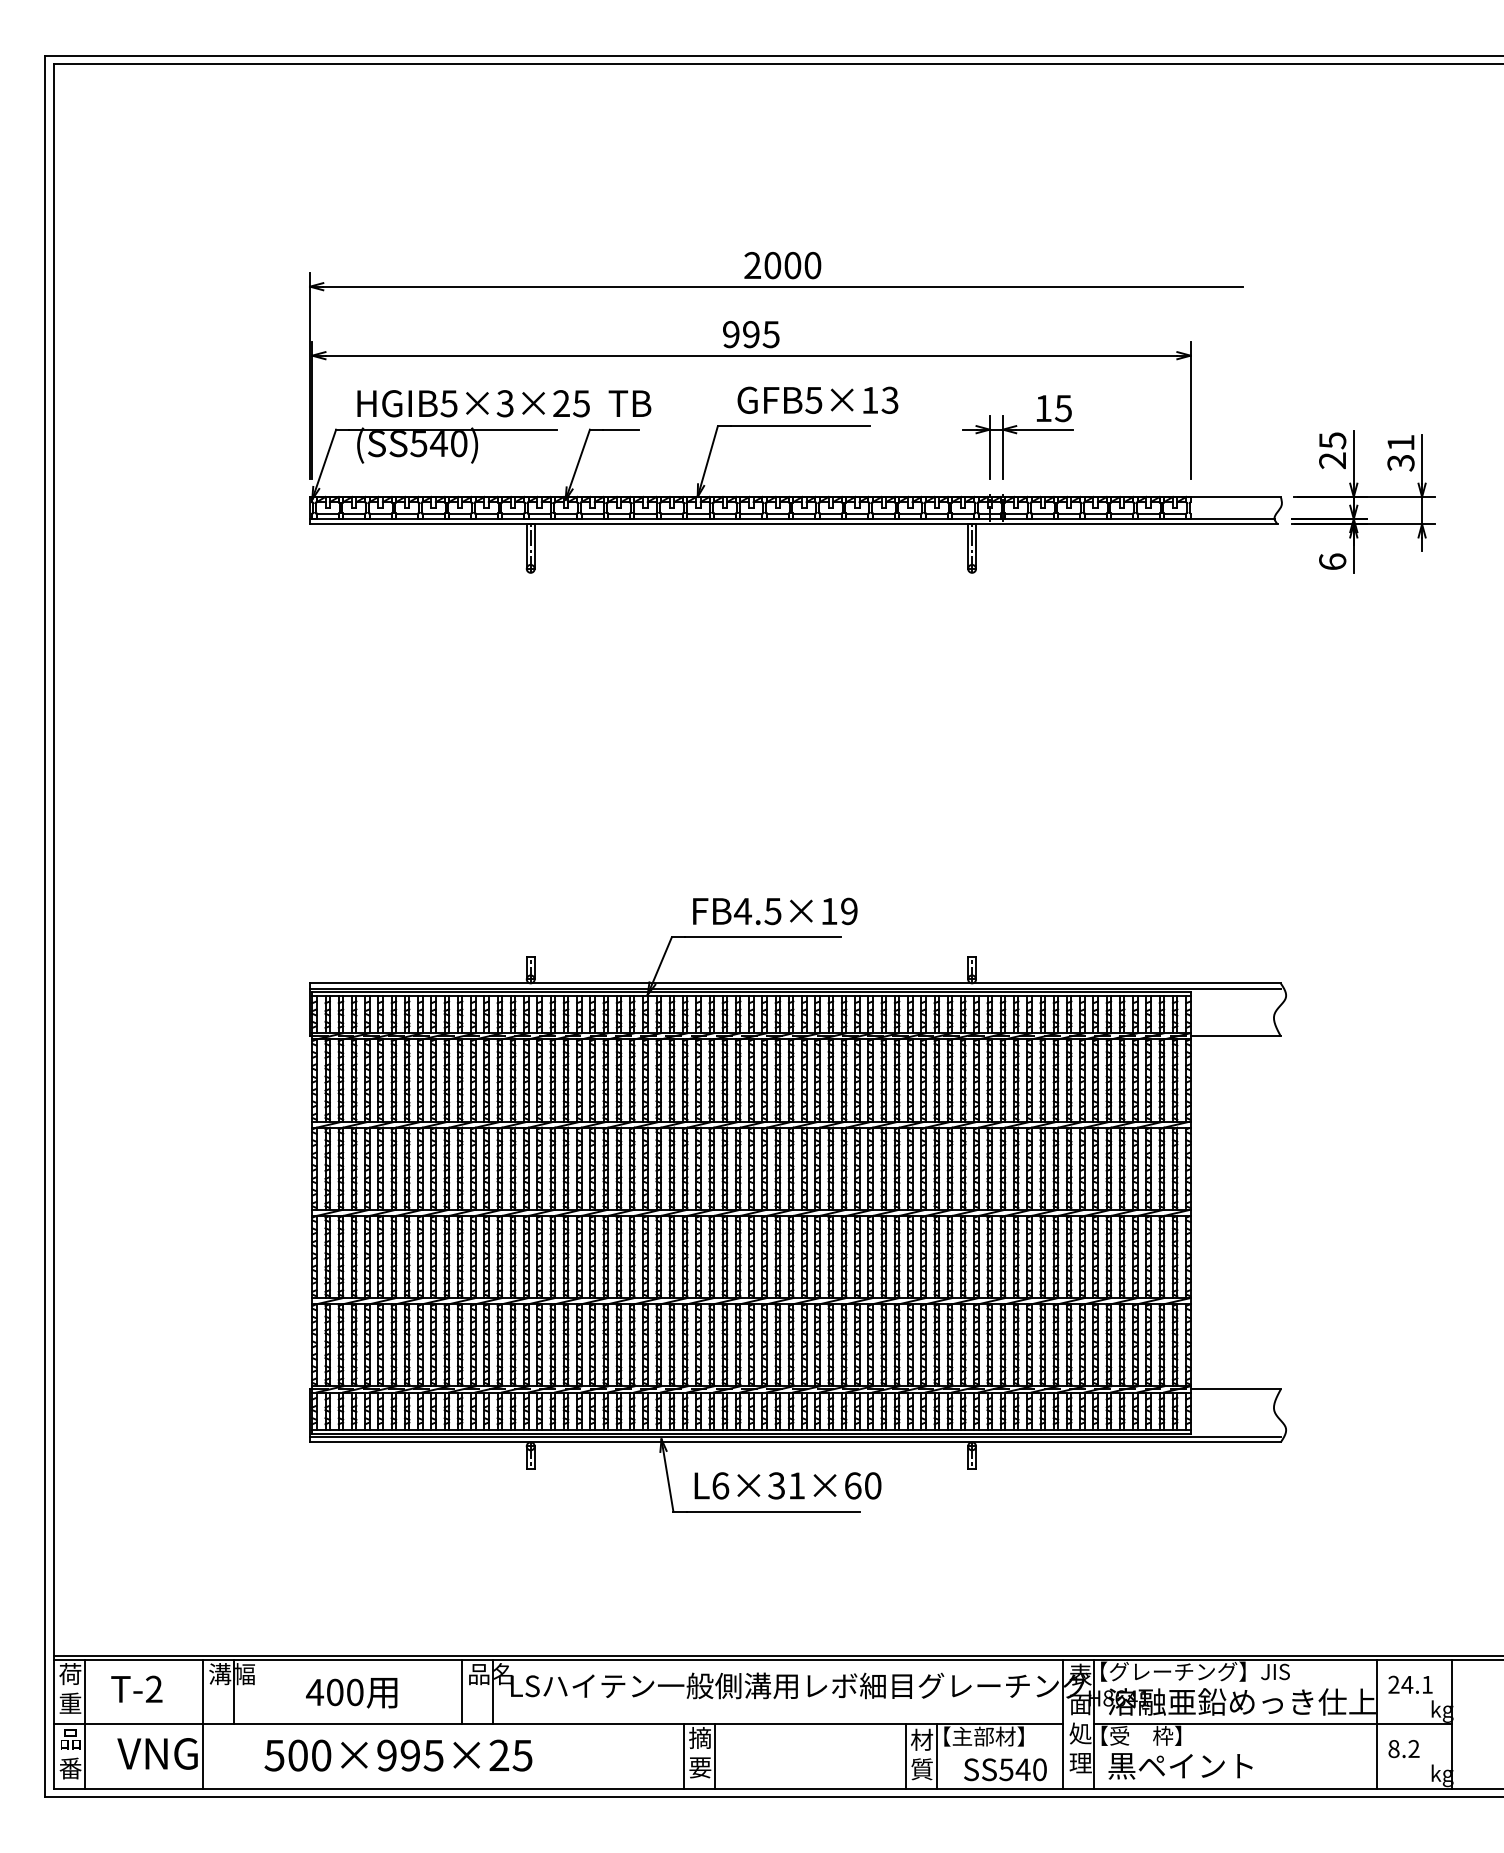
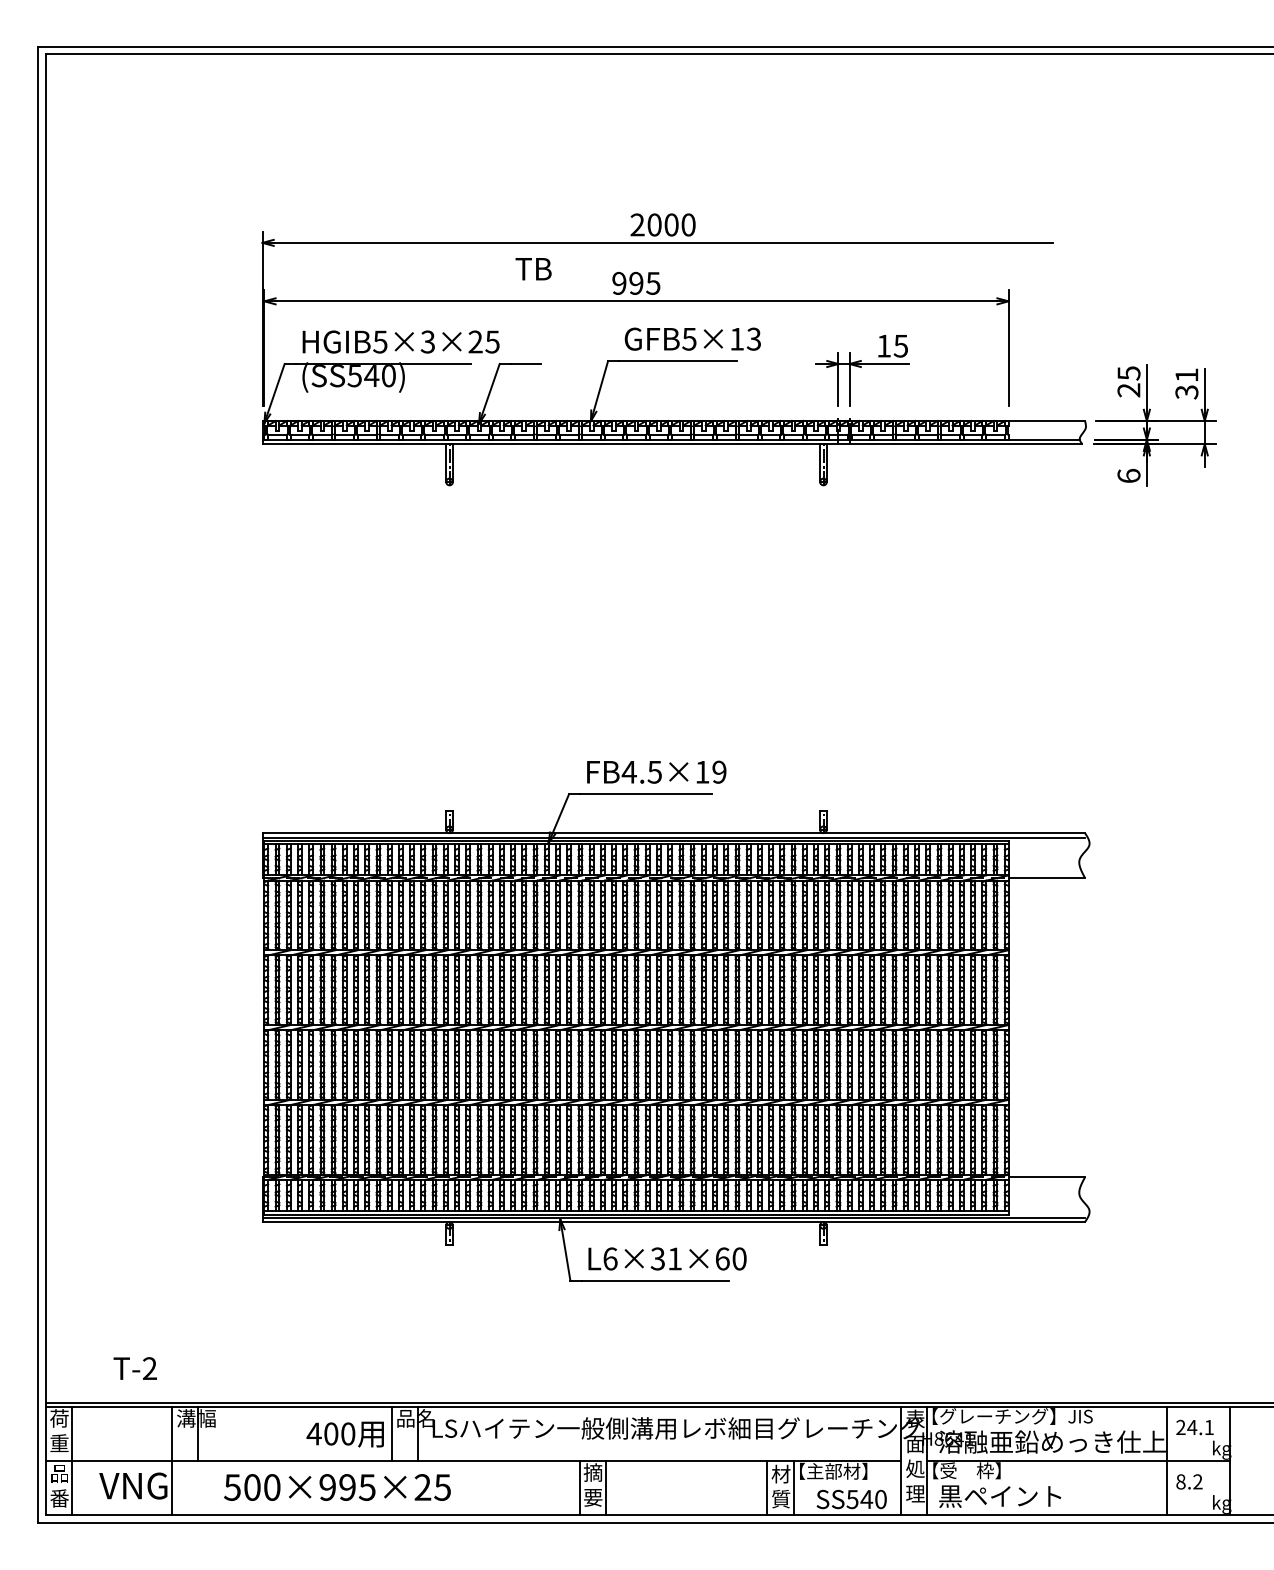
text: (629, 403) -> (533, 268), moved
text: (136, 1688) -> (134, 1367), moved
text: (351, 1693) -> (345, 1434), moved

